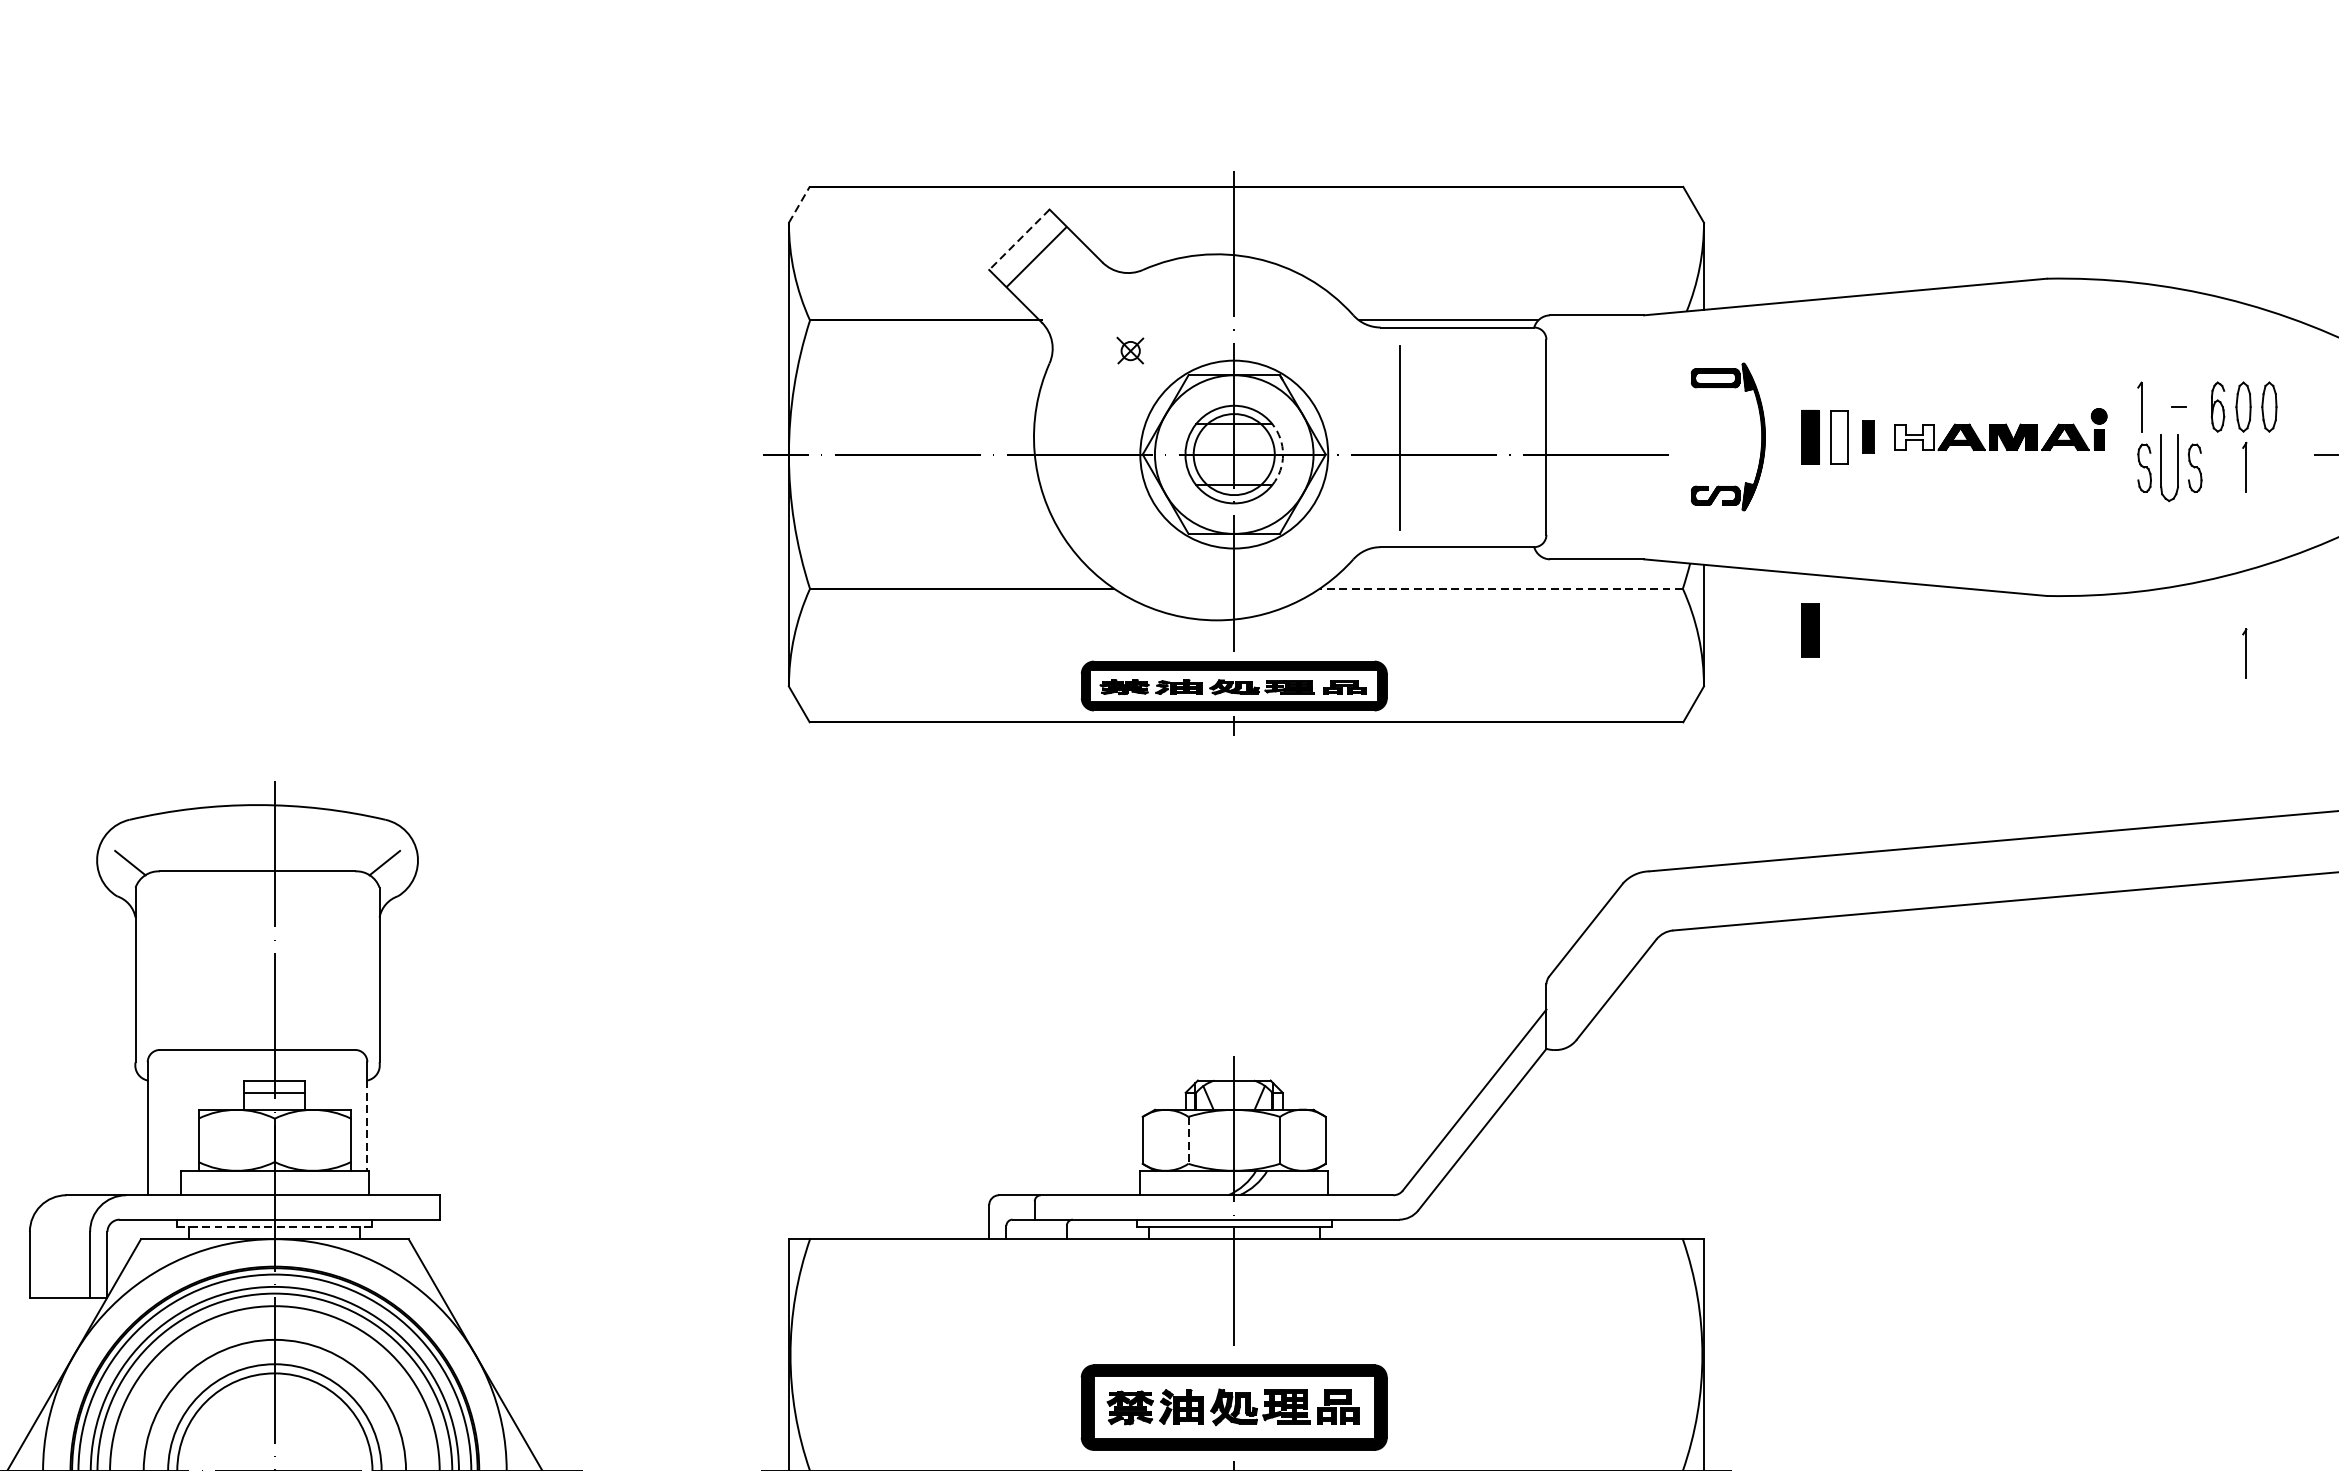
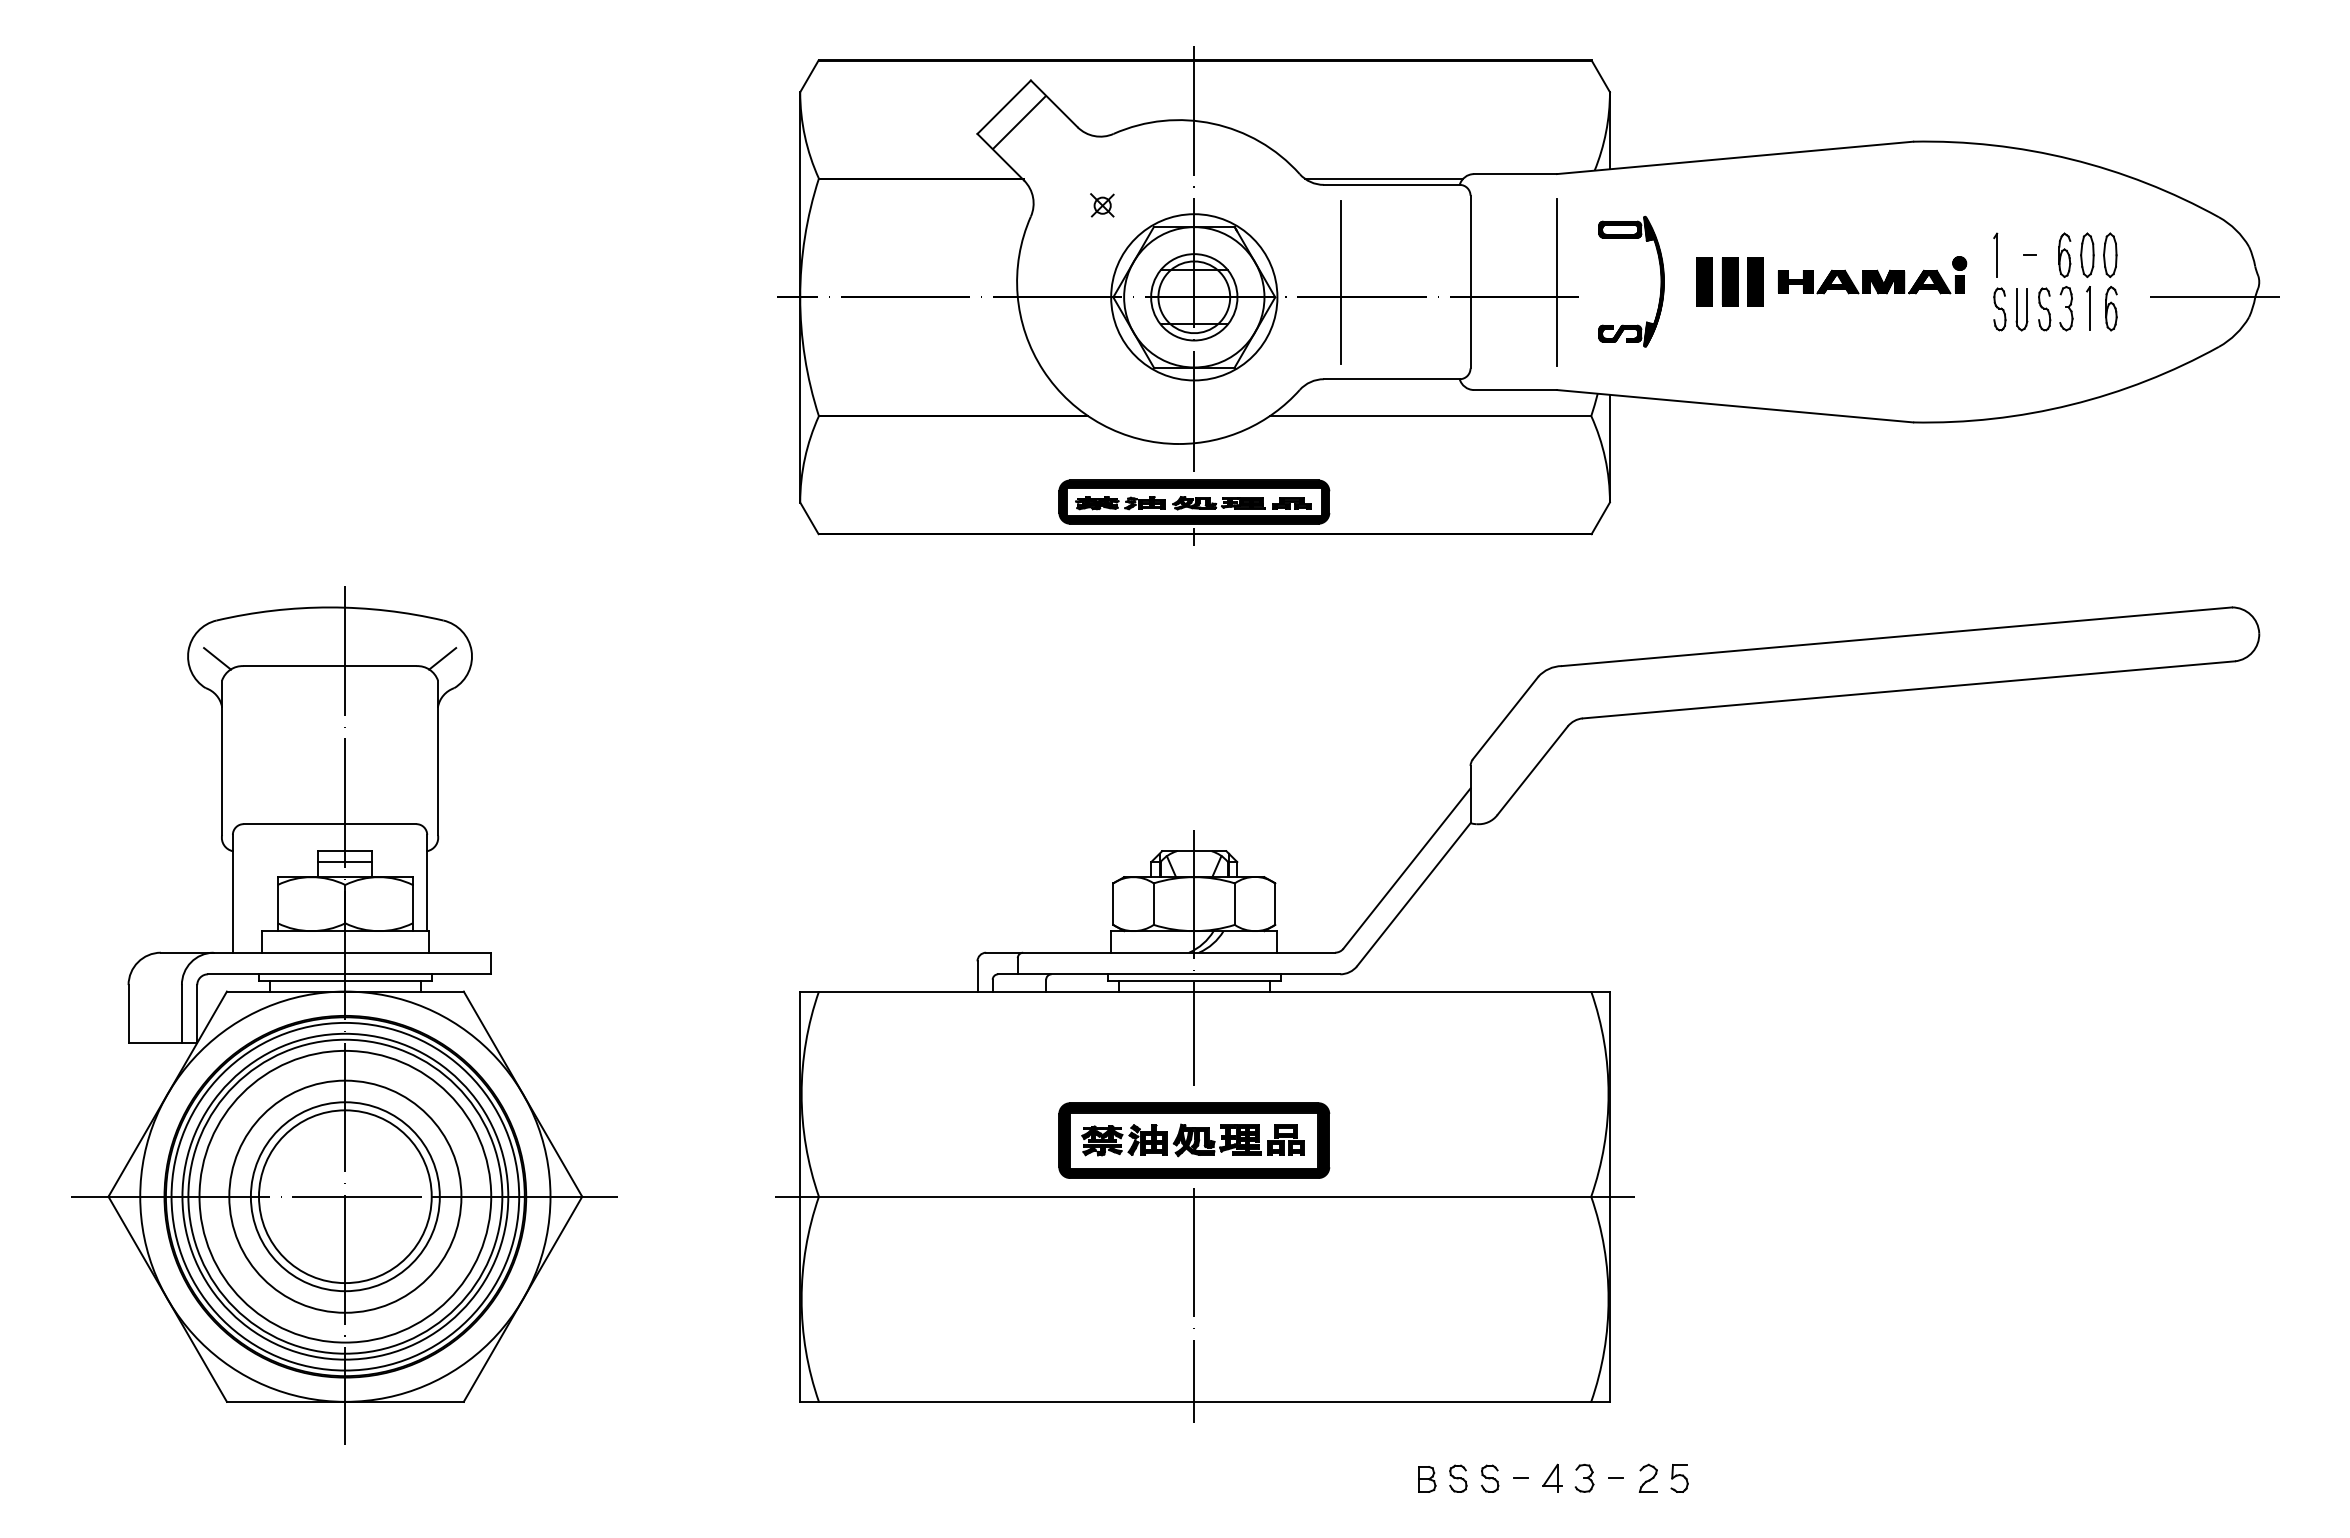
line: (799, 203) -> (809, 75), dashed -> solid
line: (1019, 240) -> (1004, 107), dashed -> solid
hatch: (1839, 436) -> (1729, 281), added
part: (1868, 436) -> (1755, 281), size x1.67
hatch: (1913, 436) -> (1795, 281), added
line: (1643, 437) -> (1556, 282), added
arc: (1283, 454) -> (1237, 297), dashed -> solid
part: (2219, 467) -> (2066, 308), added
part: (2270, 467) -> (2111, 308), added
part: (2169, 468) -> (2021, 309), size x0.71
line: (1501, 589) -> (1430, 416), dashed -> solid
part: (1810, 629) -> (1704, 452), removed
part: (2244, 653) -> (2088, 473), removed
line: (367, 1126) -> (427, 891), dashed -> solid
line: (1188, 1140) -> (1153, 904), dashed -> solid
line: (275, 1226) -> (345, 980), dashed -> solid

